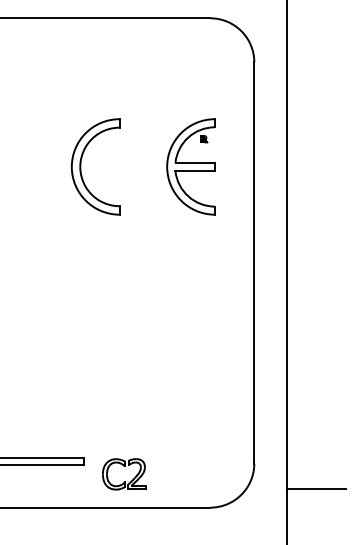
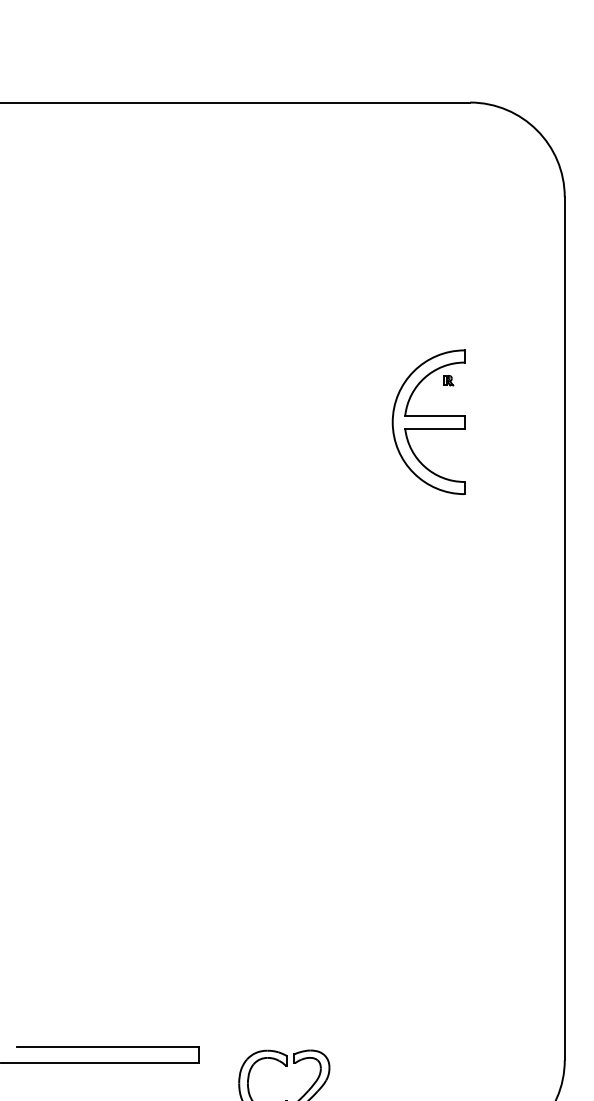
part: (81, 166) -> (193, 421), removed
part: (190, 166) -> (427, 421), size x0.7

